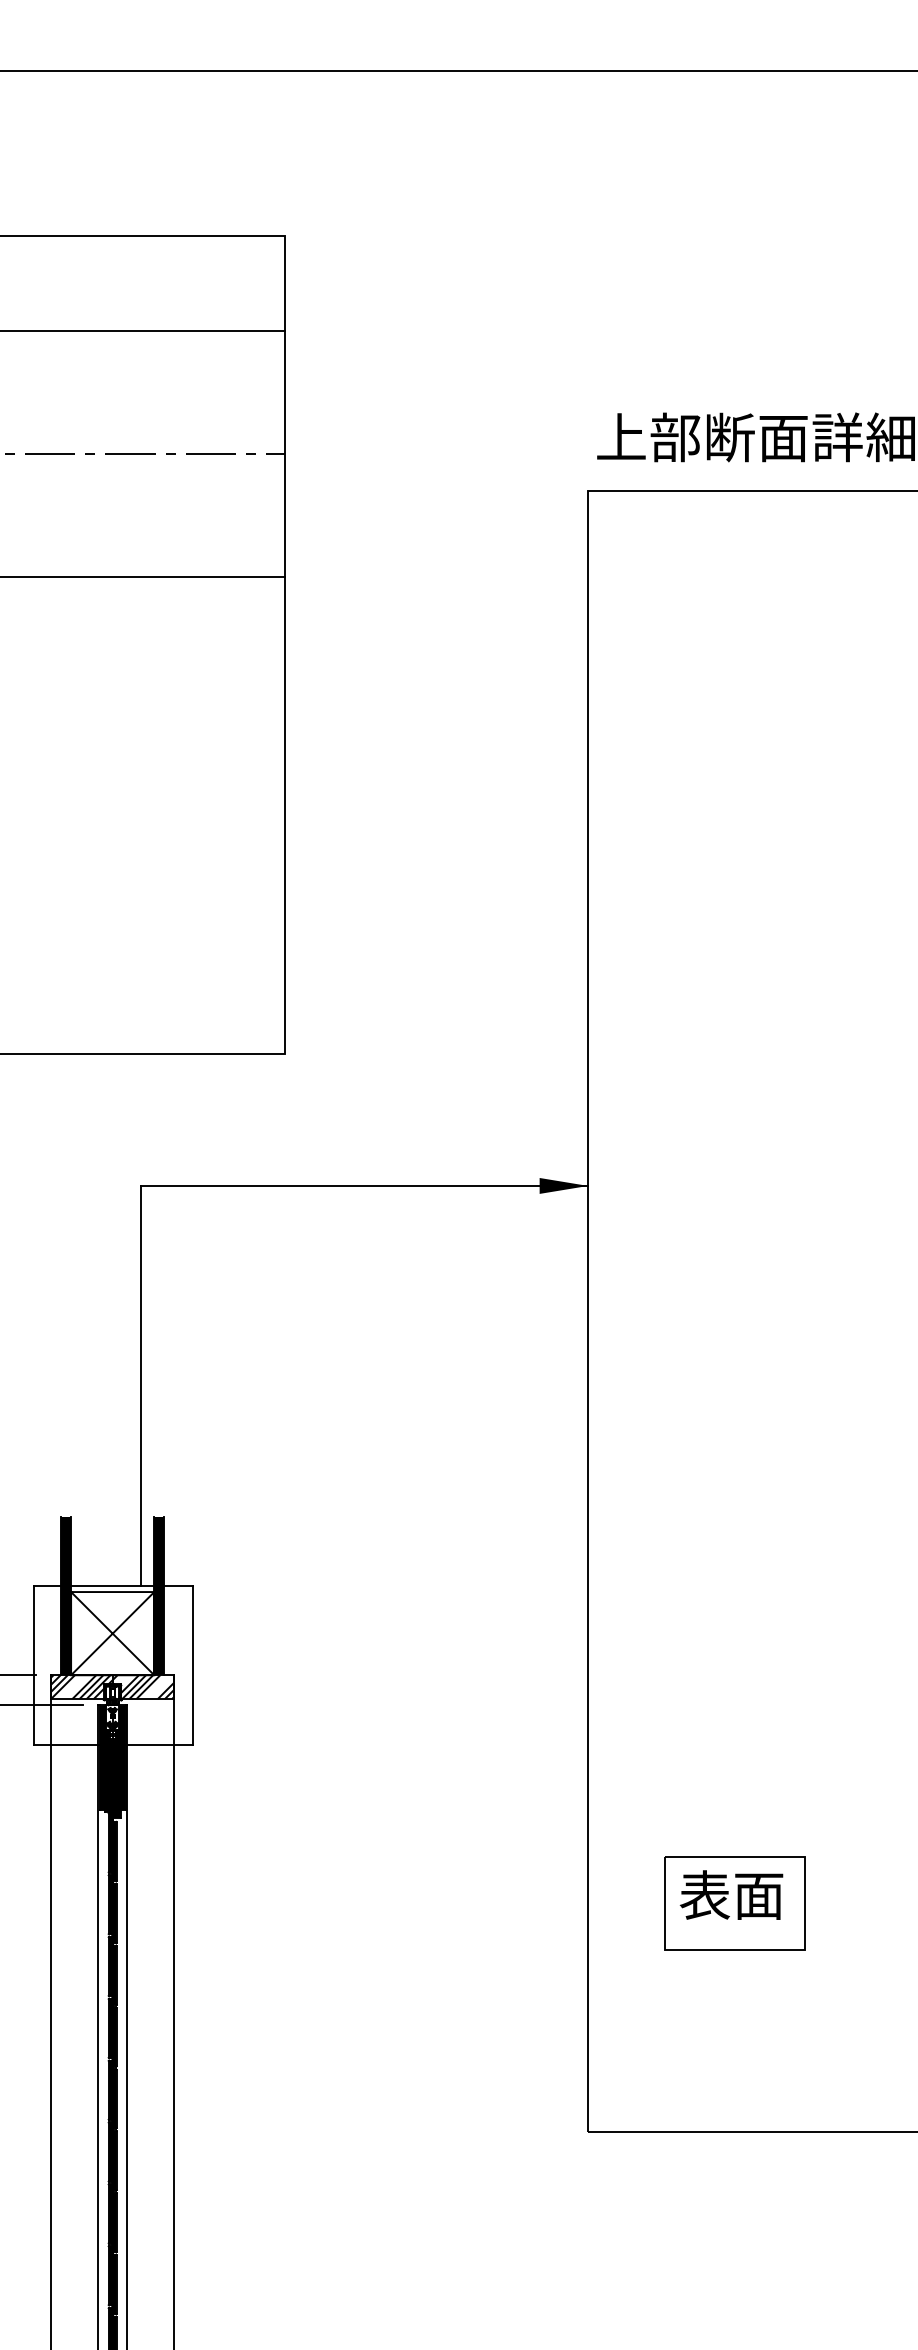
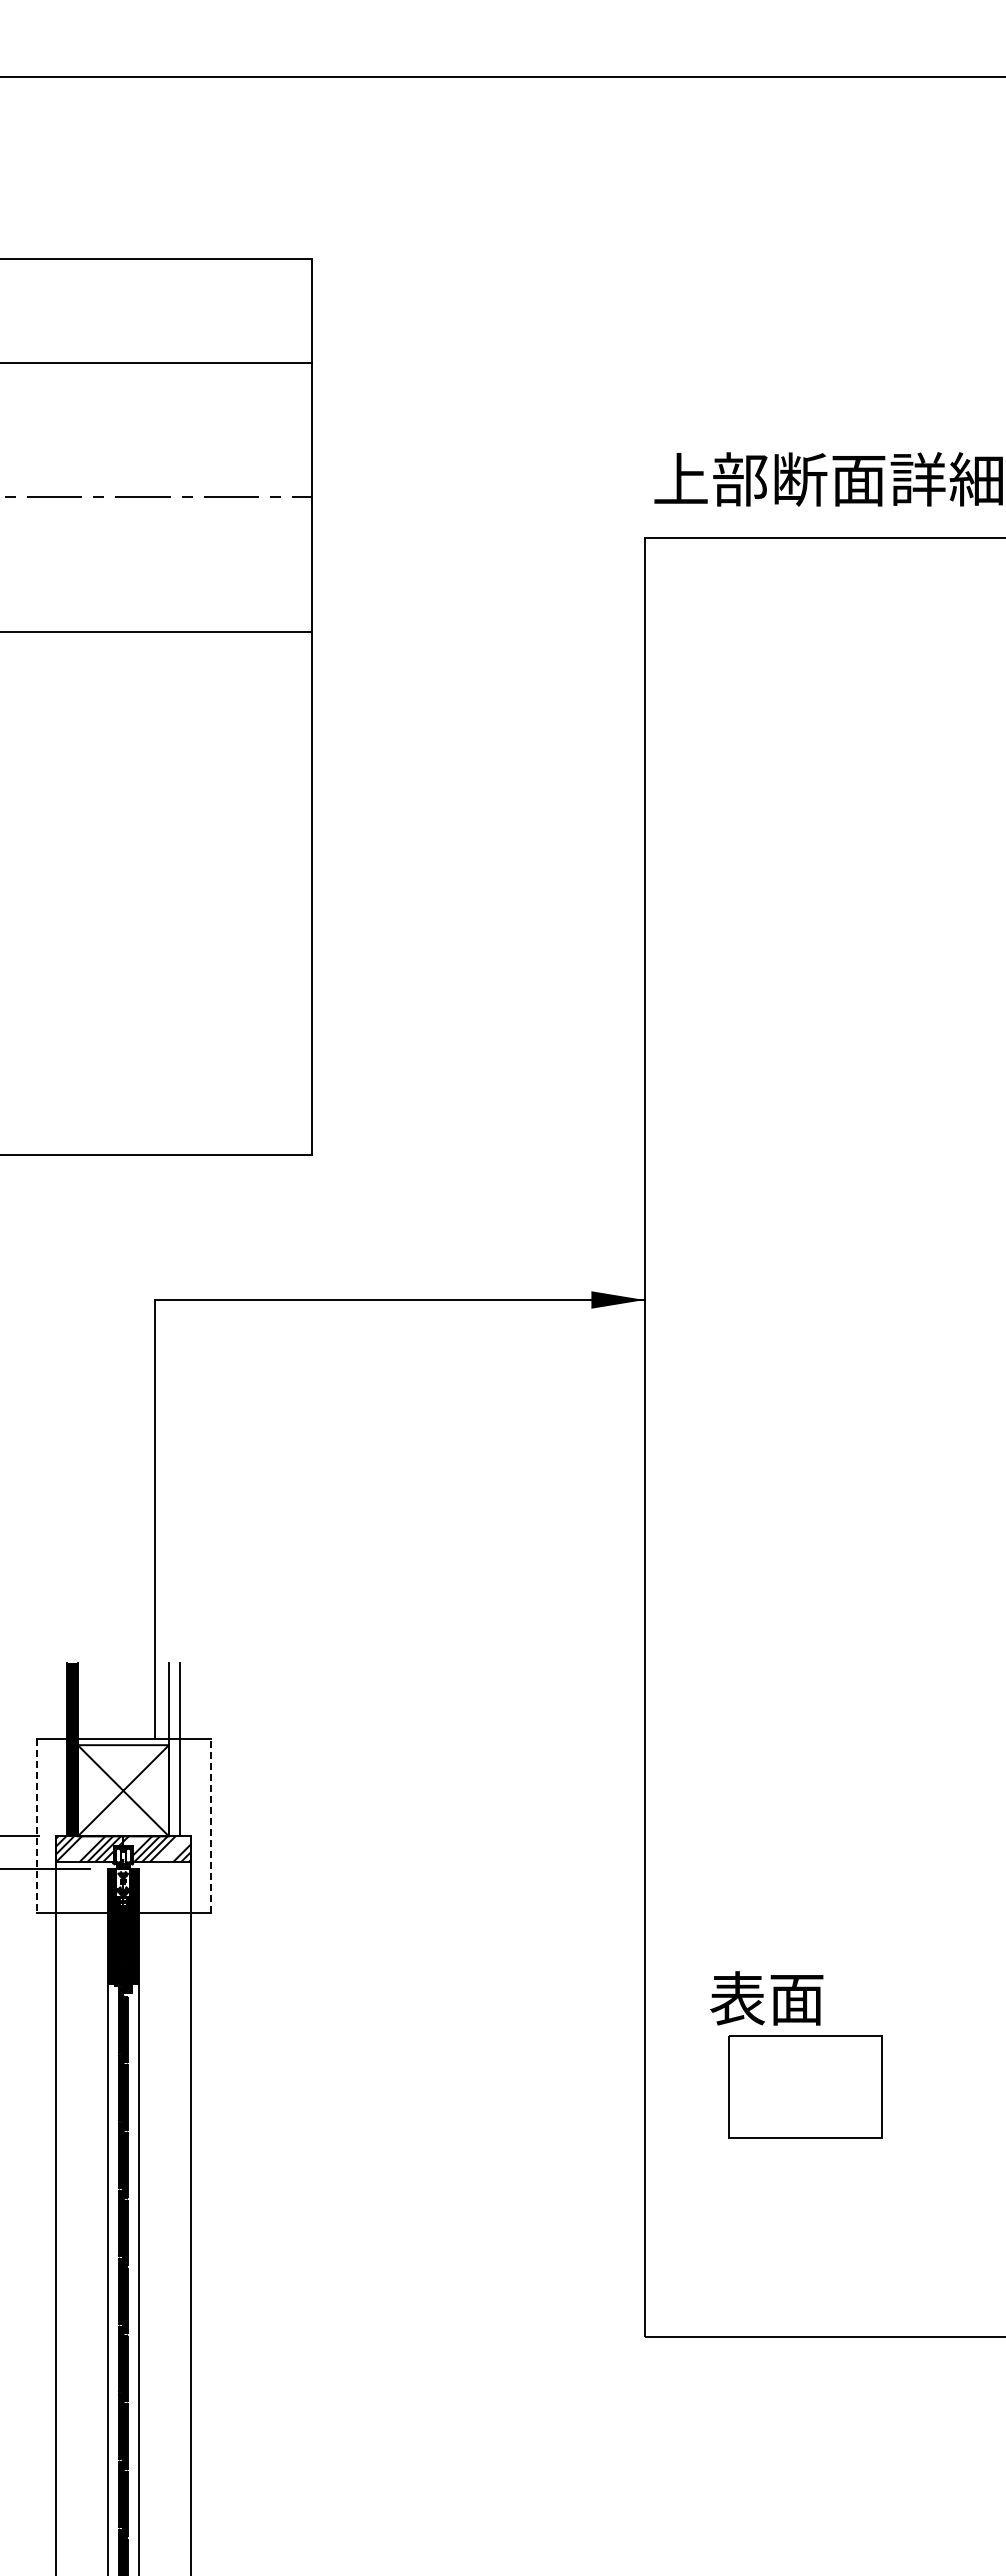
fill: (159, 1595) -> (174, 1749), removed
line: (34, 1665) -> (37, 1825), solid -> dashed
line: (193, 1665) -> (211, 1825), solid -> dashed
text: (731, 1895) -> (766, 1998), moved

